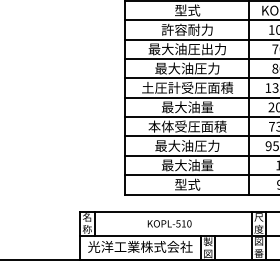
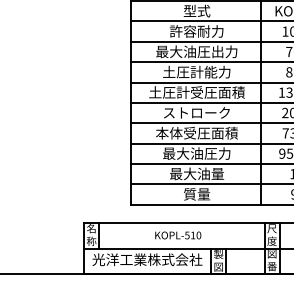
text: (180, 68) -> (189, 72), 最大油圧力 -> 土圧計能力
text: (187, 107) -> (196, 113), 最大油量 -> ストローク
text: (187, 184) -> (196, 194), 型式 -> 質量

